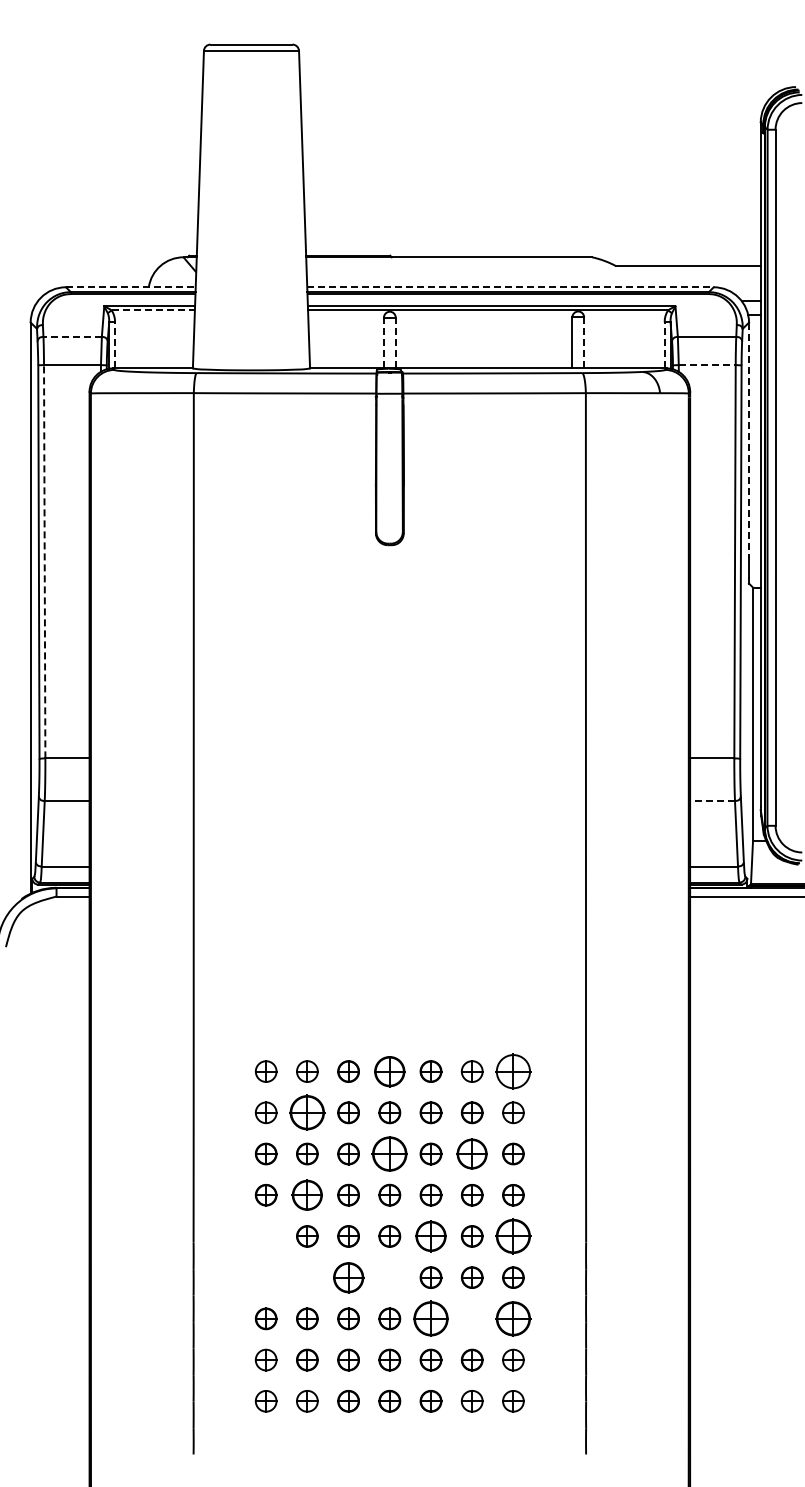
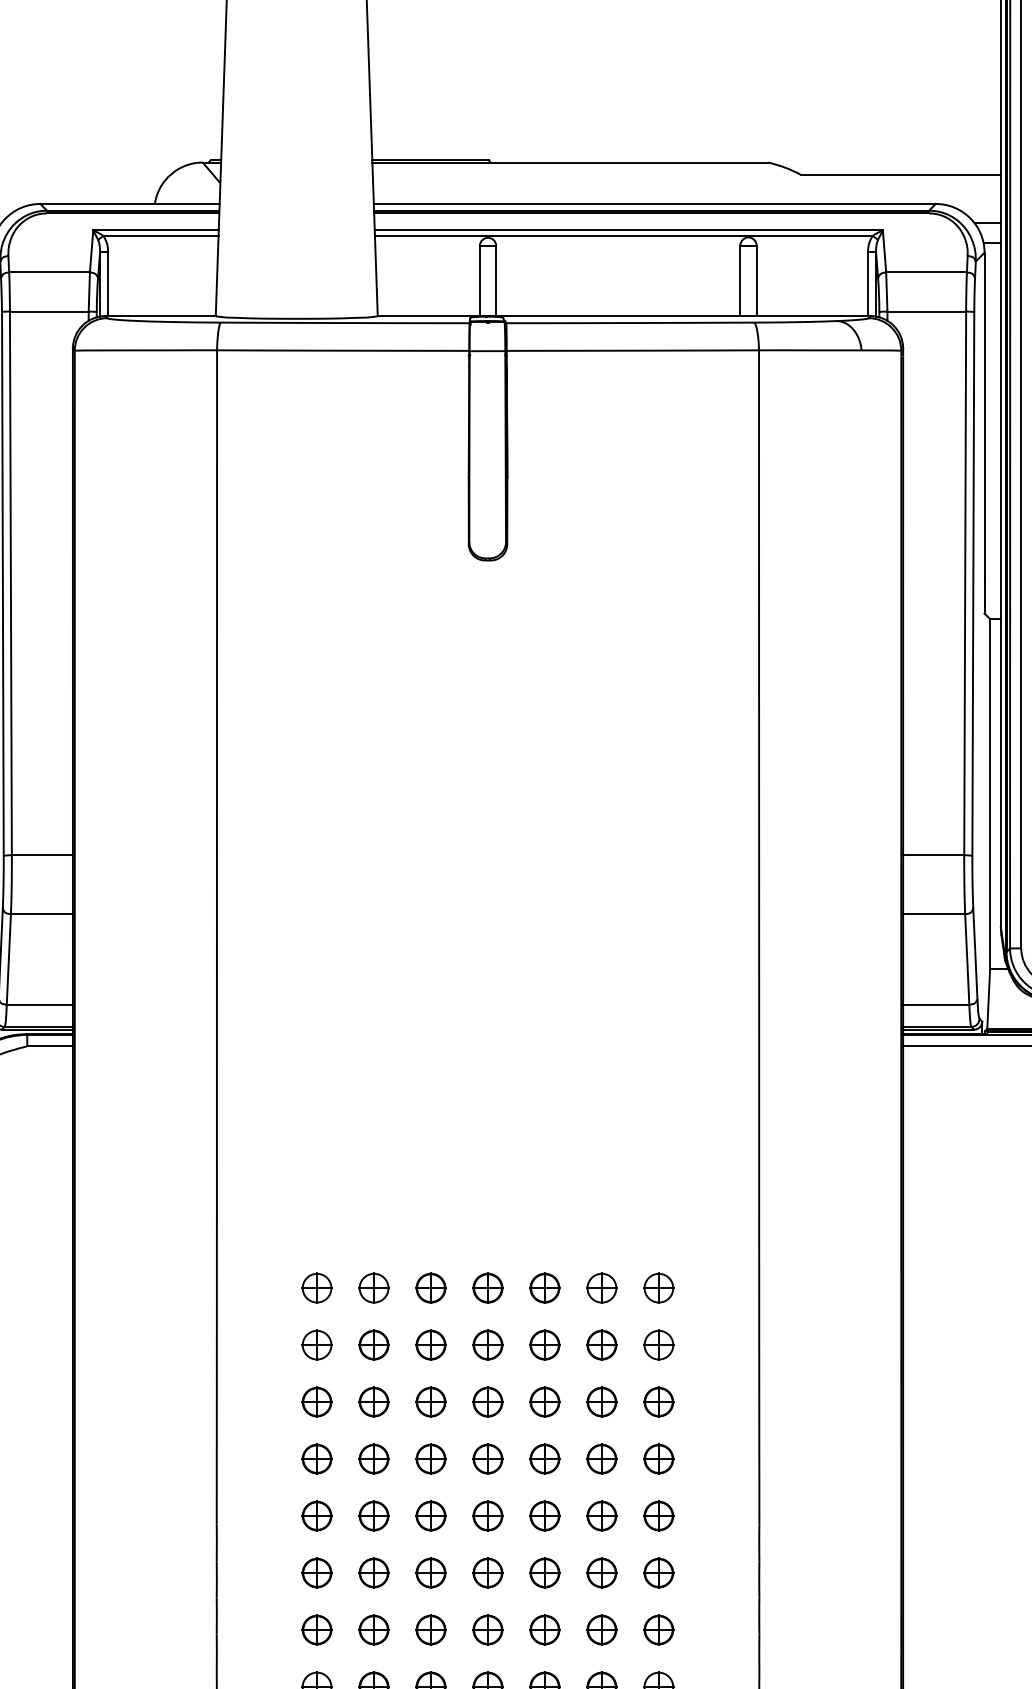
line: (130, 287) -> (129, 204), dashed -> solid
line: (511, 287) -> (656, 204), dashed -> solid
line: (153, 310) -> (161, 236), dashed -> solid
line: (72, 336) -> (49, 272), dashed -> solid
line: (383, 342) -> (479, 280), dashed -> solid
line: (395, 342) -> (495, 280), dashed -> solid
line: (584, 342) -> (757, 280), dashed -> solid
line: (115, 344) -> (108, 283), dashed -> solid
line: (664, 344) -> (867, 283), dashed -> solid
line: (707, 365) -> (927, 312), dashed -> solid
line: (749, 440) -> (985, 415), dashed -> solid
line: (44, 561) -> (10, 583), dashed -> solid
line: (712, 801) -> (934, 914), dashed -> solid
part: (389, 1071) -> (487, 1288), size x0.71
part: (513, 1071) -> (658, 1288), size x0.62
part: (307, 1112) -> (374, 1344), size x0.62
part: (389, 1153) -> (487, 1401), size x0.62
part: (472, 1153) -> (602, 1401), size x0.71
part: (307, 1194) -> (374, 1458), size x0.71
part: (265, 1236) -> (316, 1516), added
part: (430, 1236) -> (544, 1516), size x0.71
part: (513, 1236) -> (658, 1516), size x0.62
part: (265, 1277) -> (316, 1572), added
part: (307, 1277) -> (374, 1572), added
part: (348, 1277) -> (430, 1572), size x0.71
part: (389, 1277) -> (487, 1572), added
part: (430, 1318) -> (544, 1629), size x0.62
part: (472, 1318) -> (602, 1629), added
part: (513, 1318) -> (658, 1629), size x0.62

